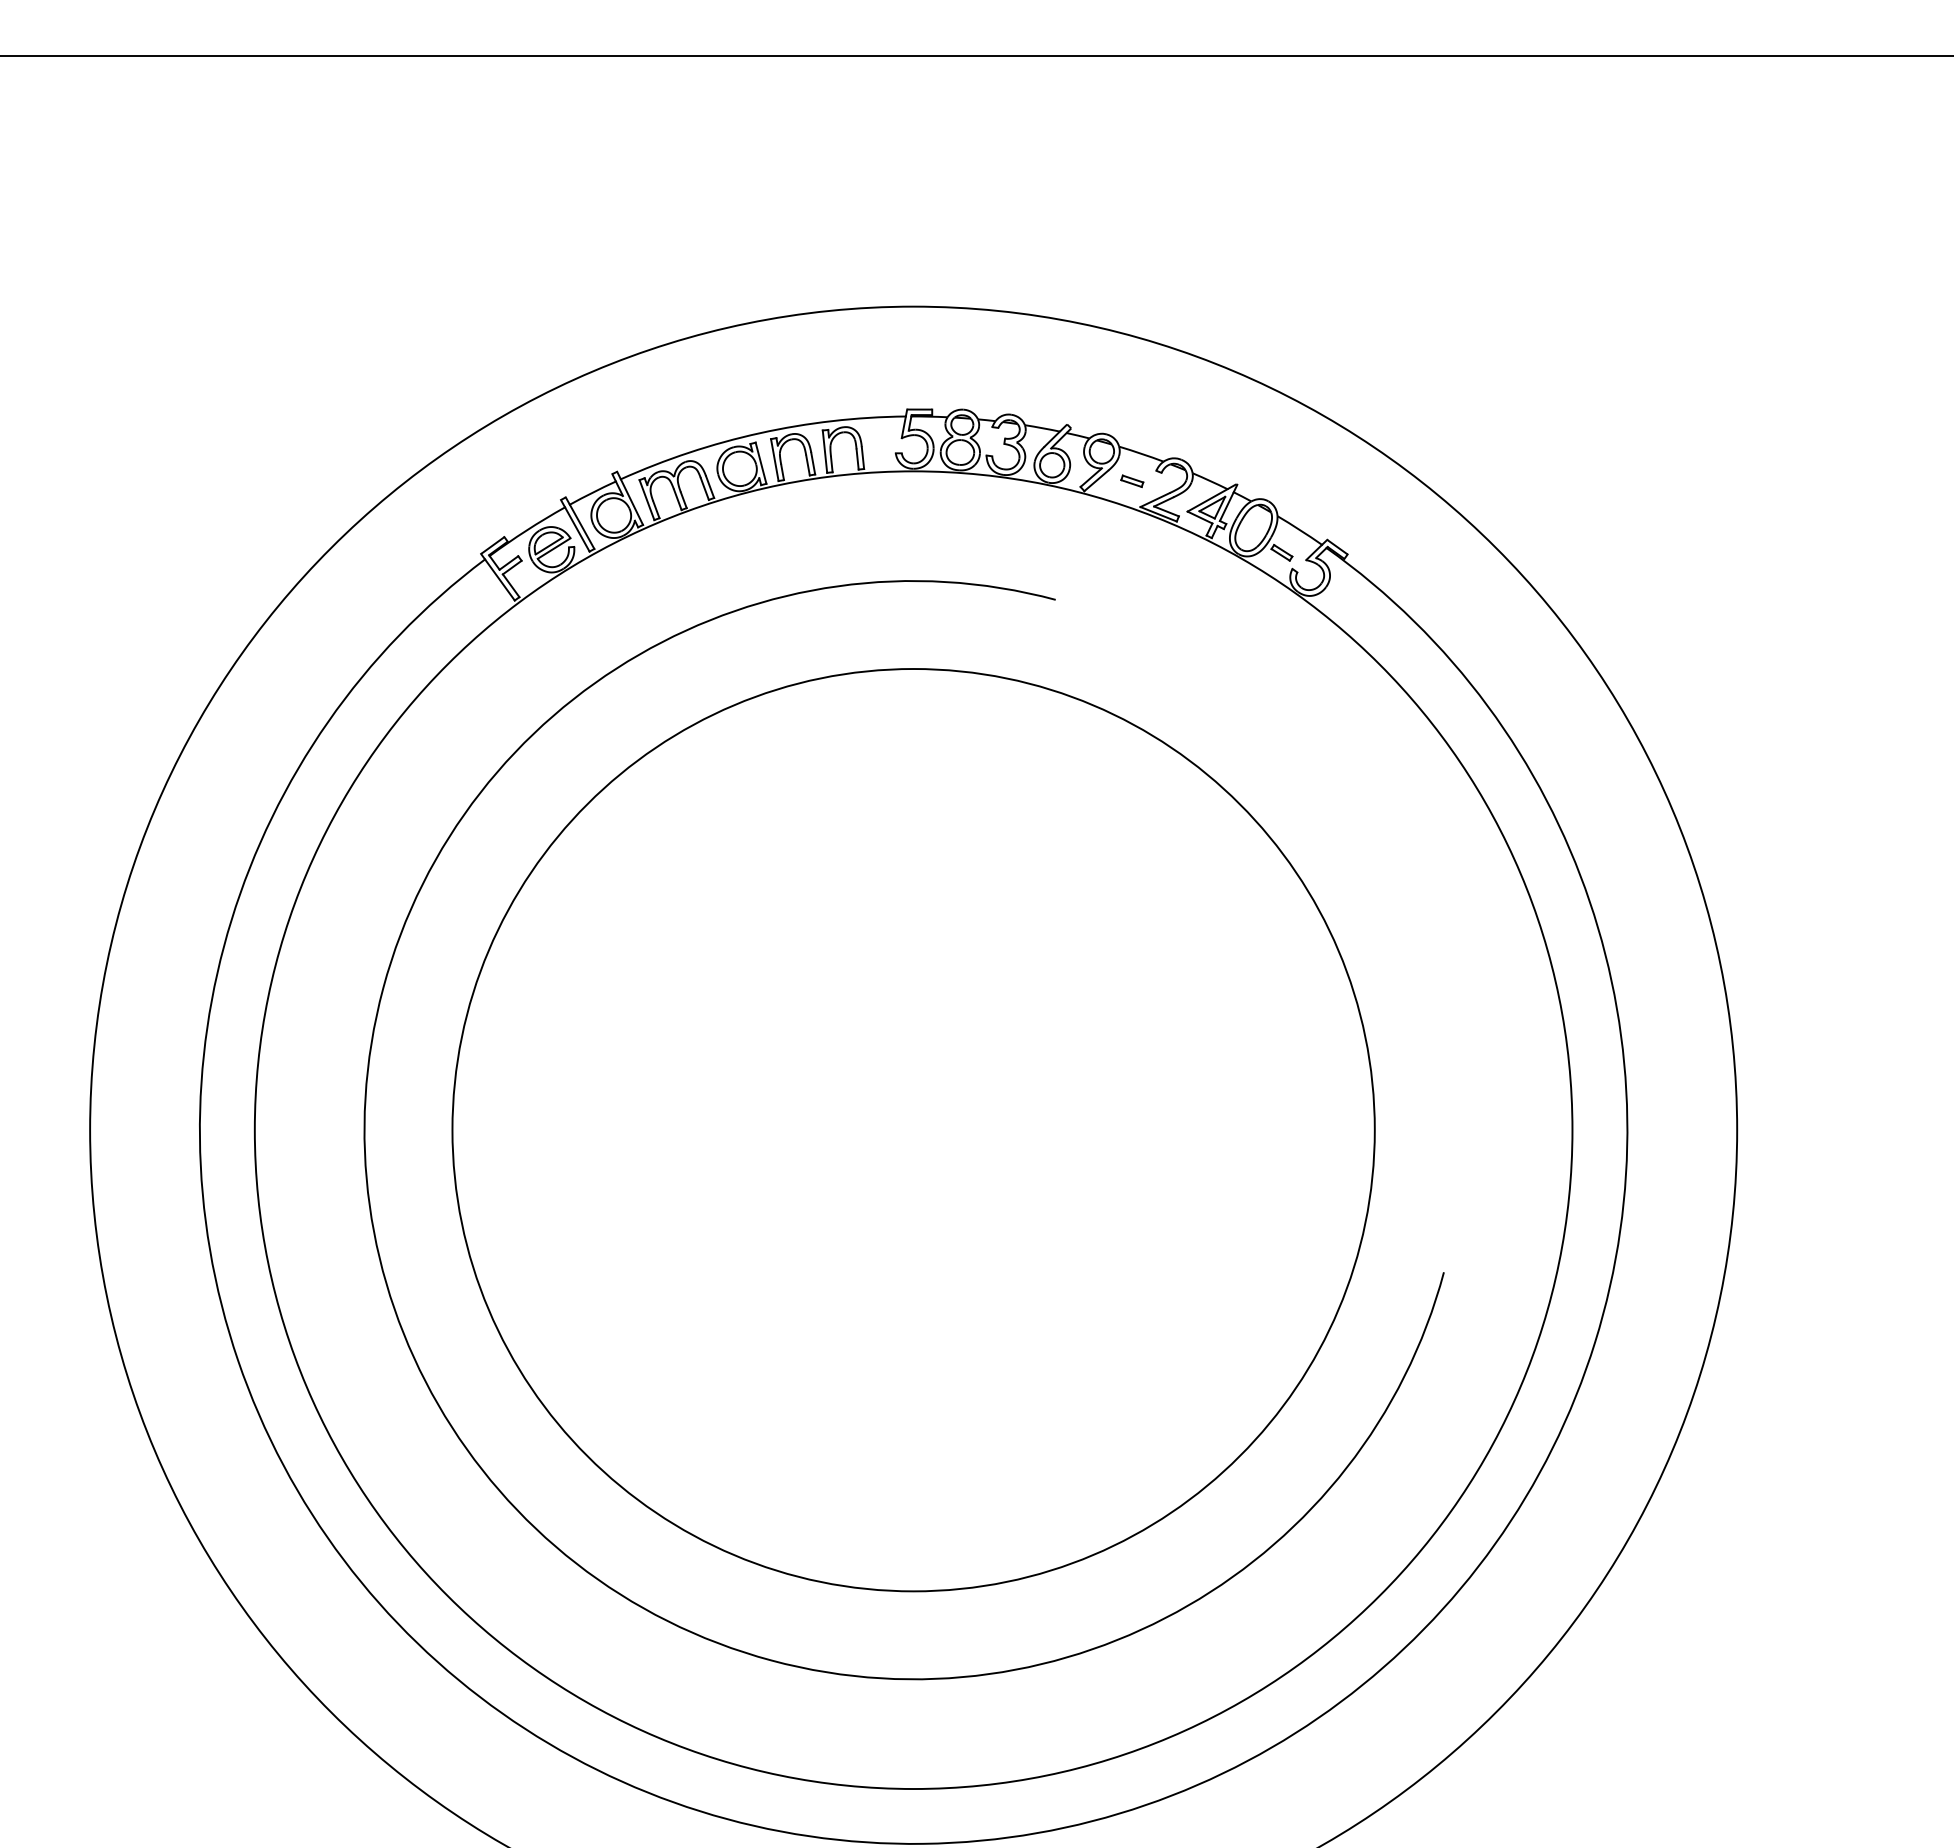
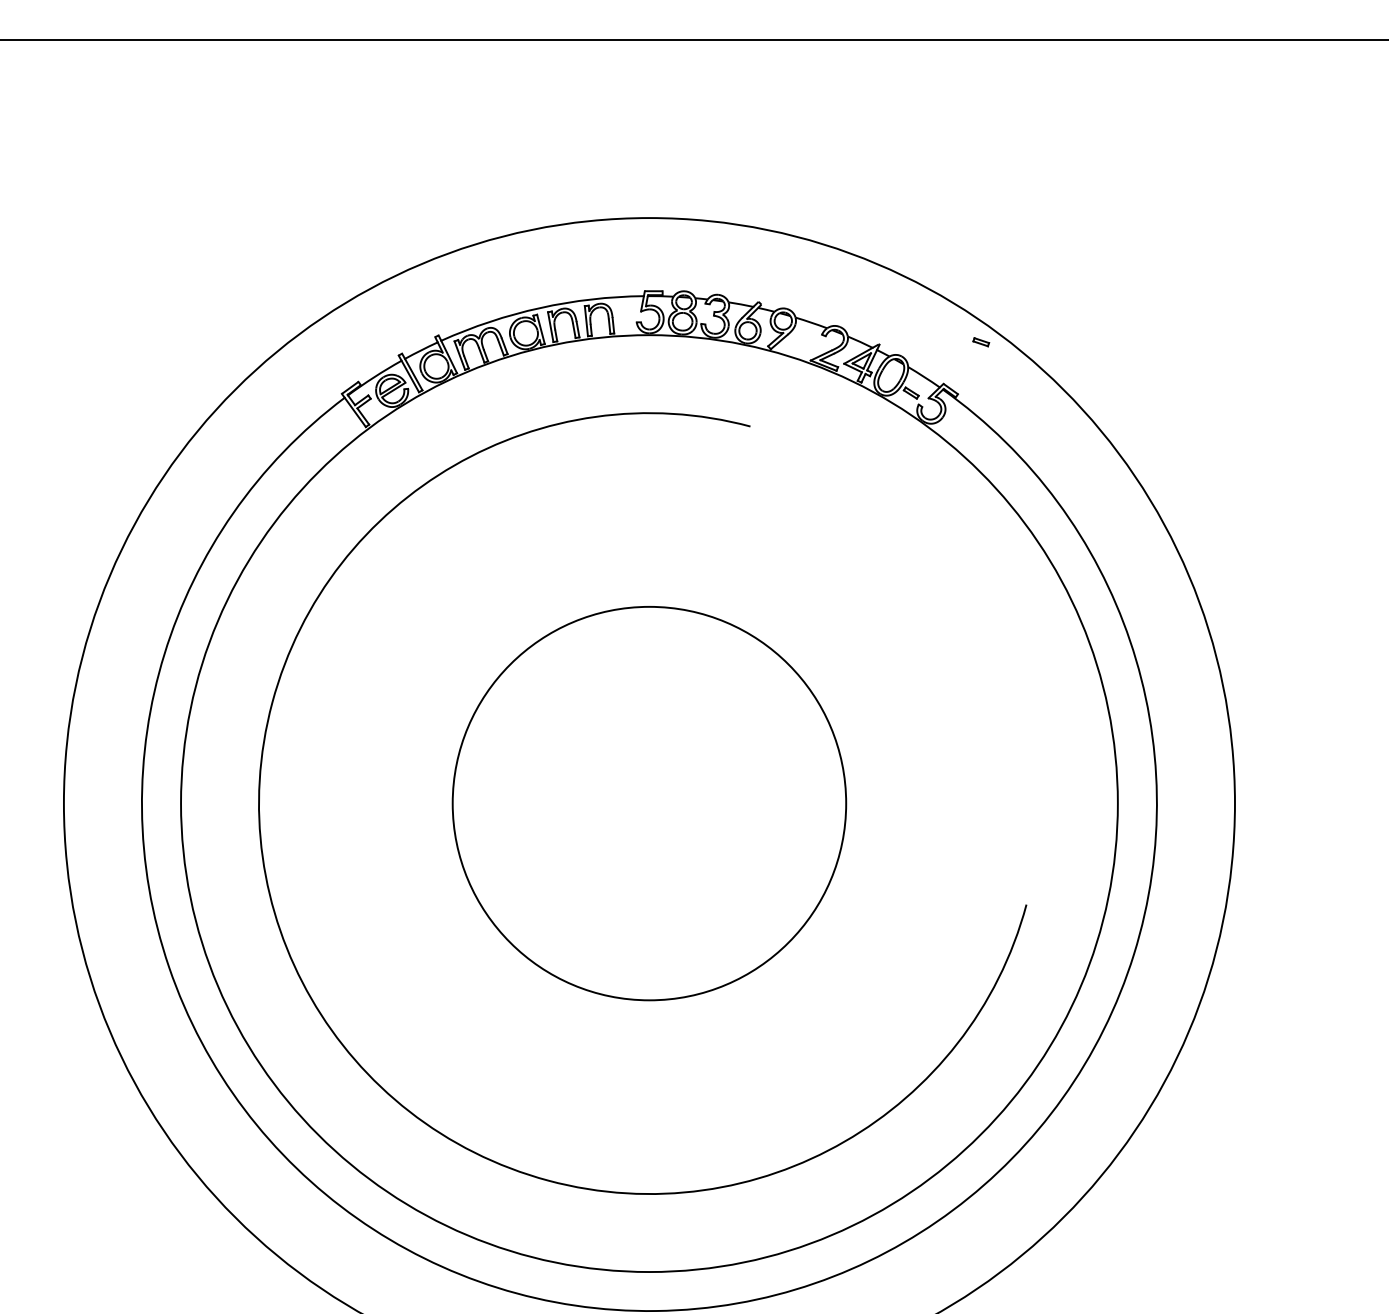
part: (1132, 481) -> (981, 342), moved
circle: (913, 1130) -> (649, 803), size x0.6

